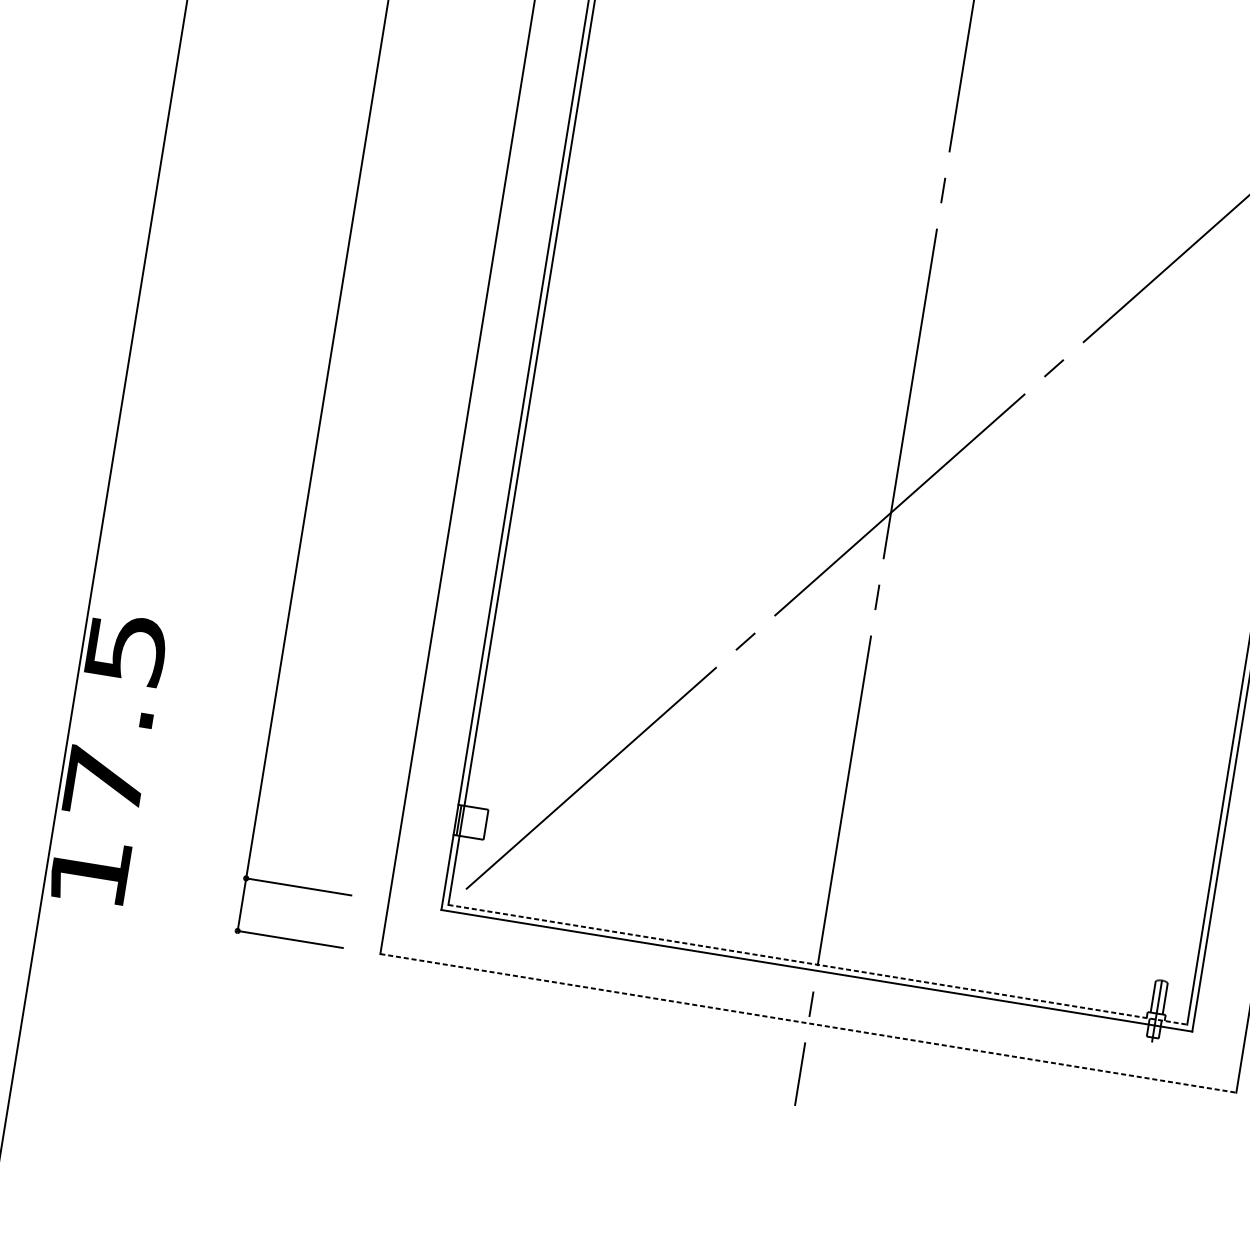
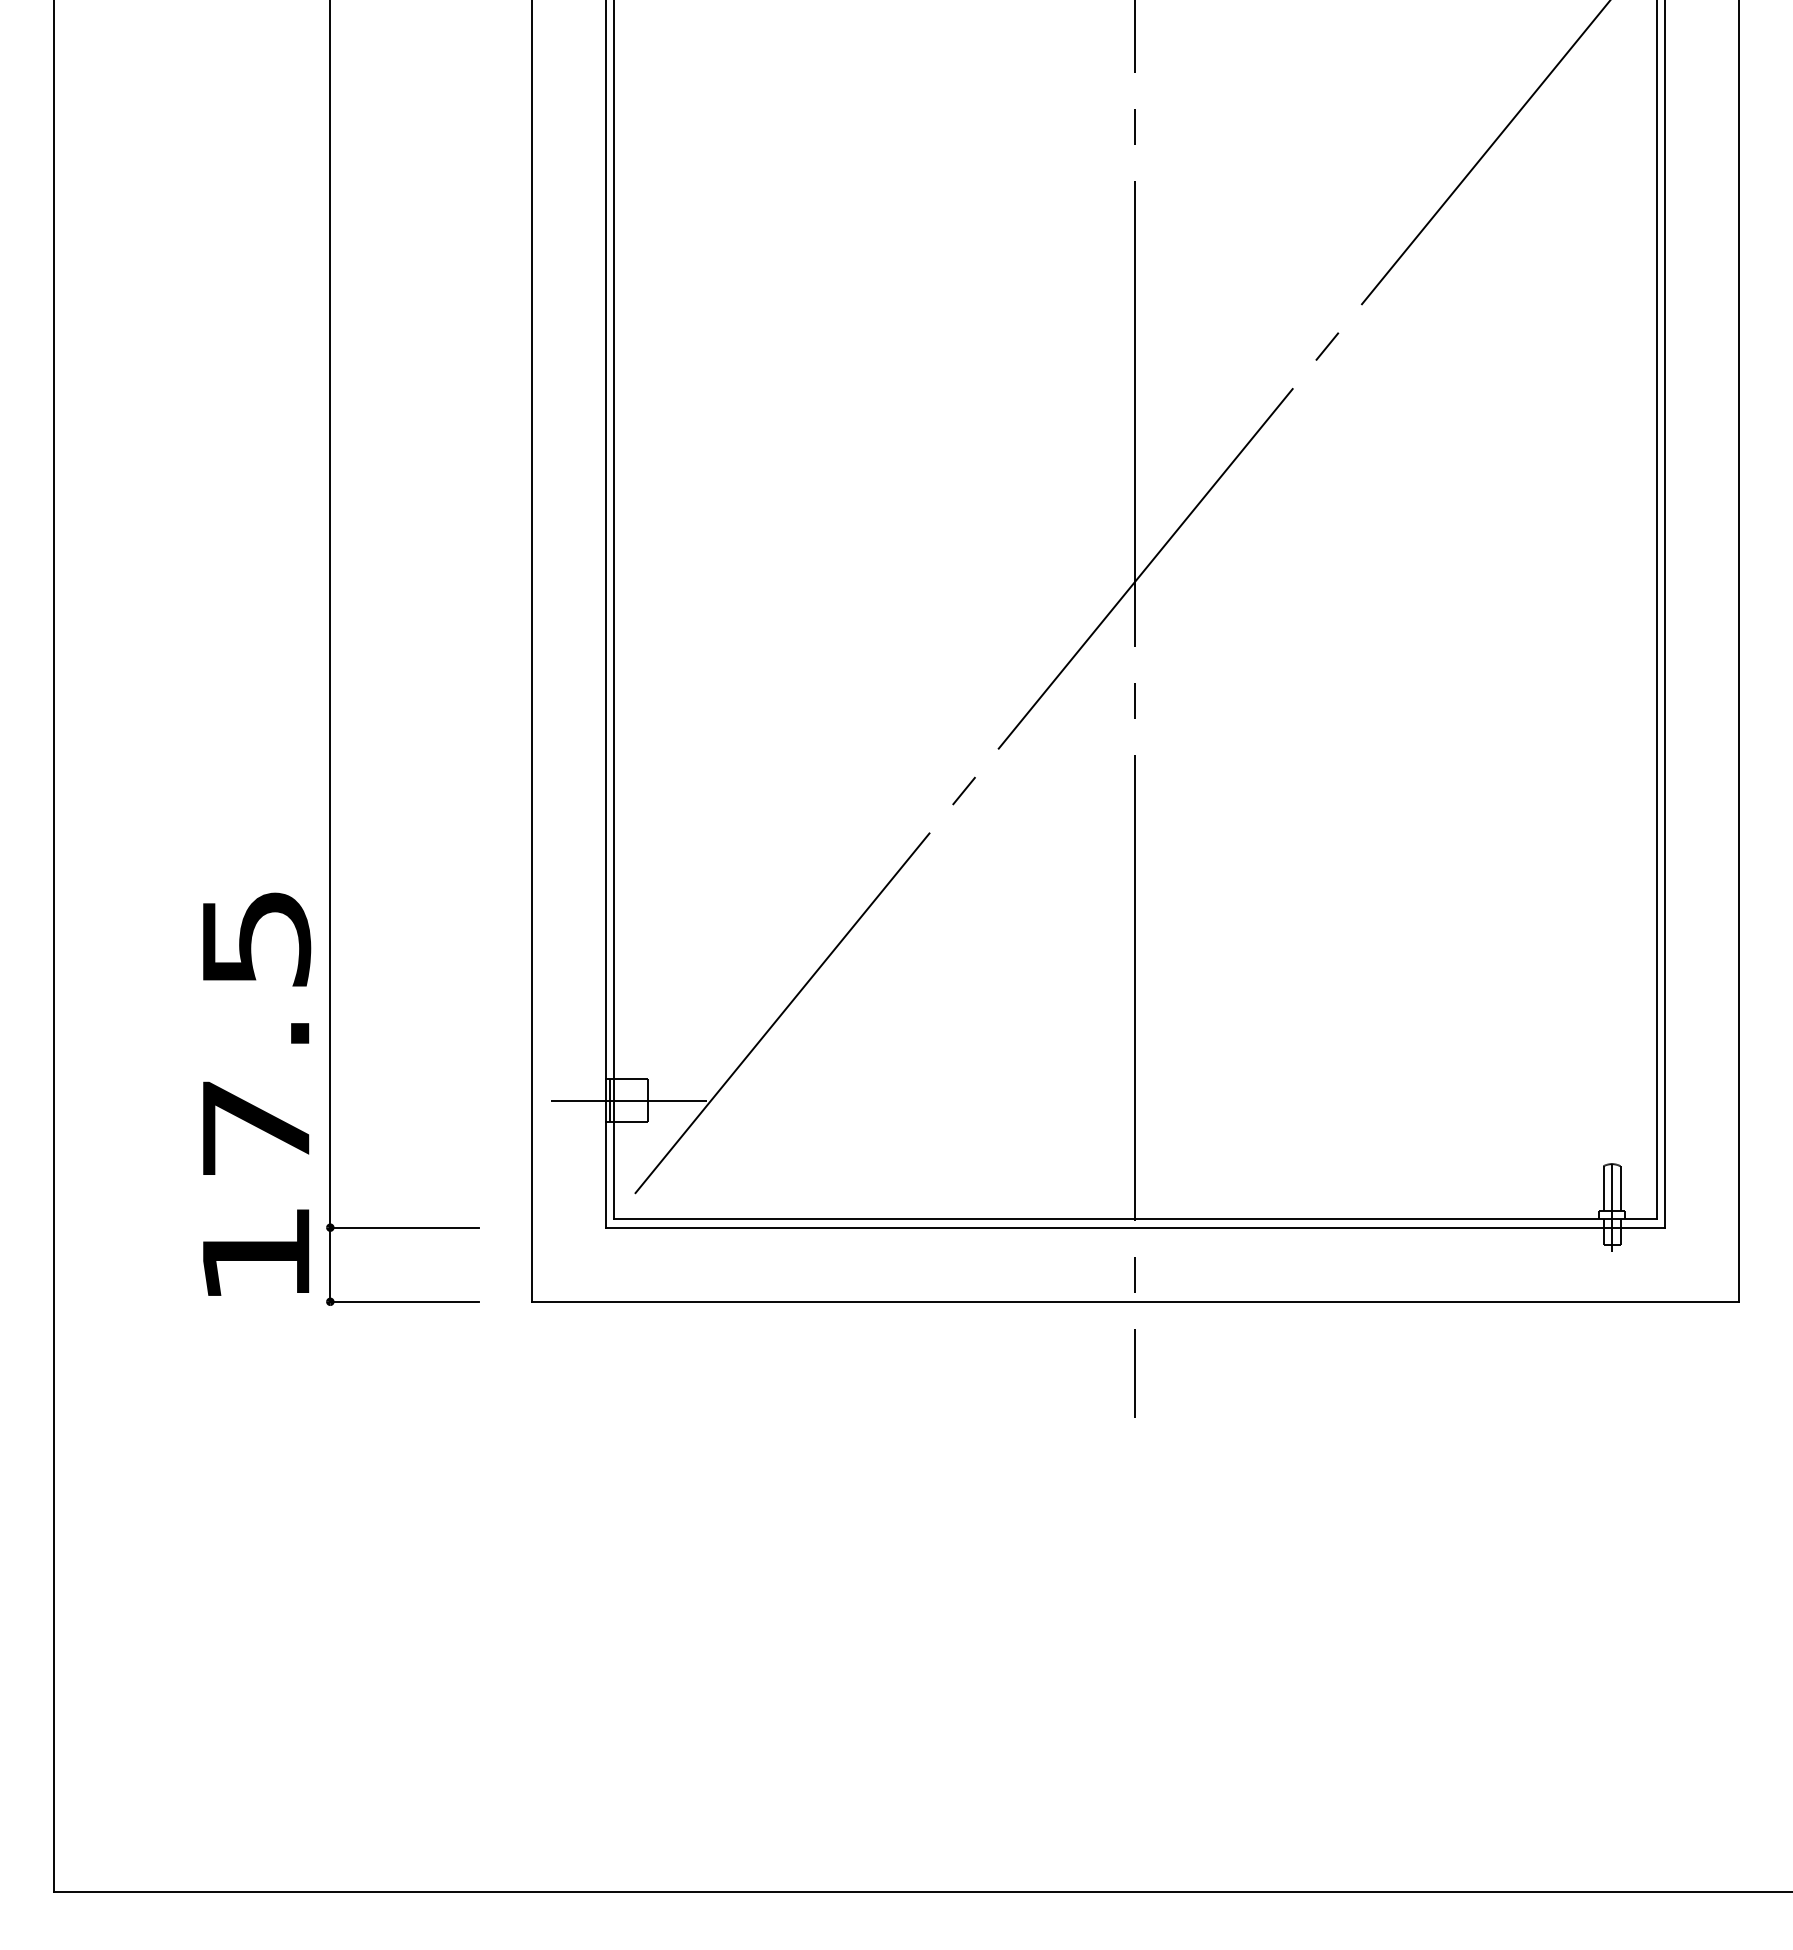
text: (109, 758) -> (257, 1093), moved
line: (472, 822) -> (628, 1100), added
line: (817, 965) -> (1135, 1219), dashed -> solid
line: (808, 1023) -> (1135, 1301), dashed -> solid

